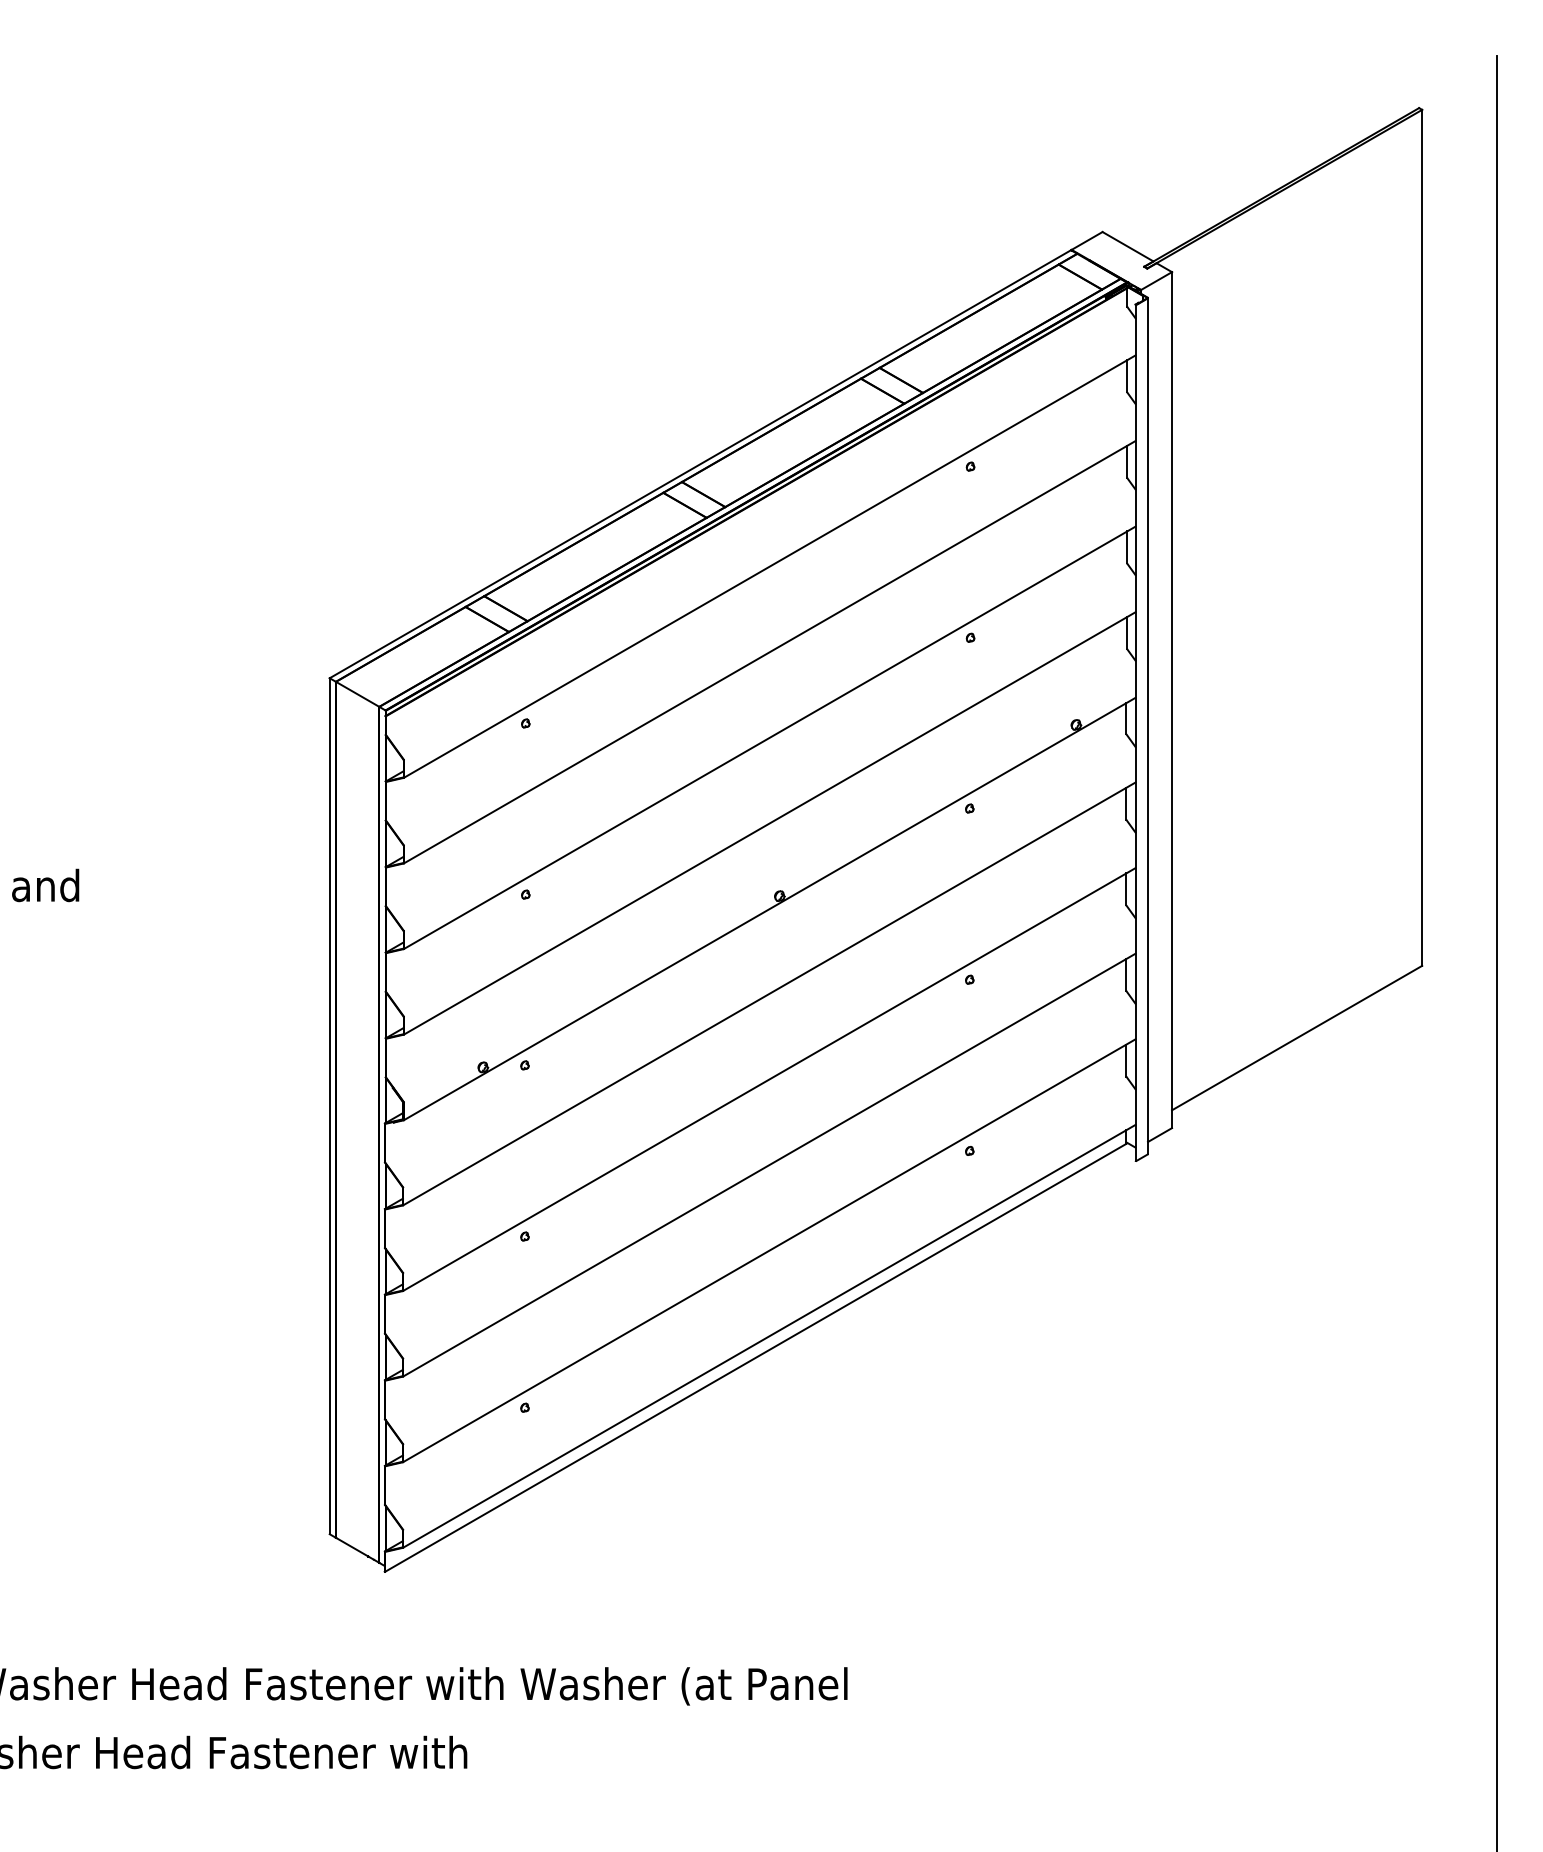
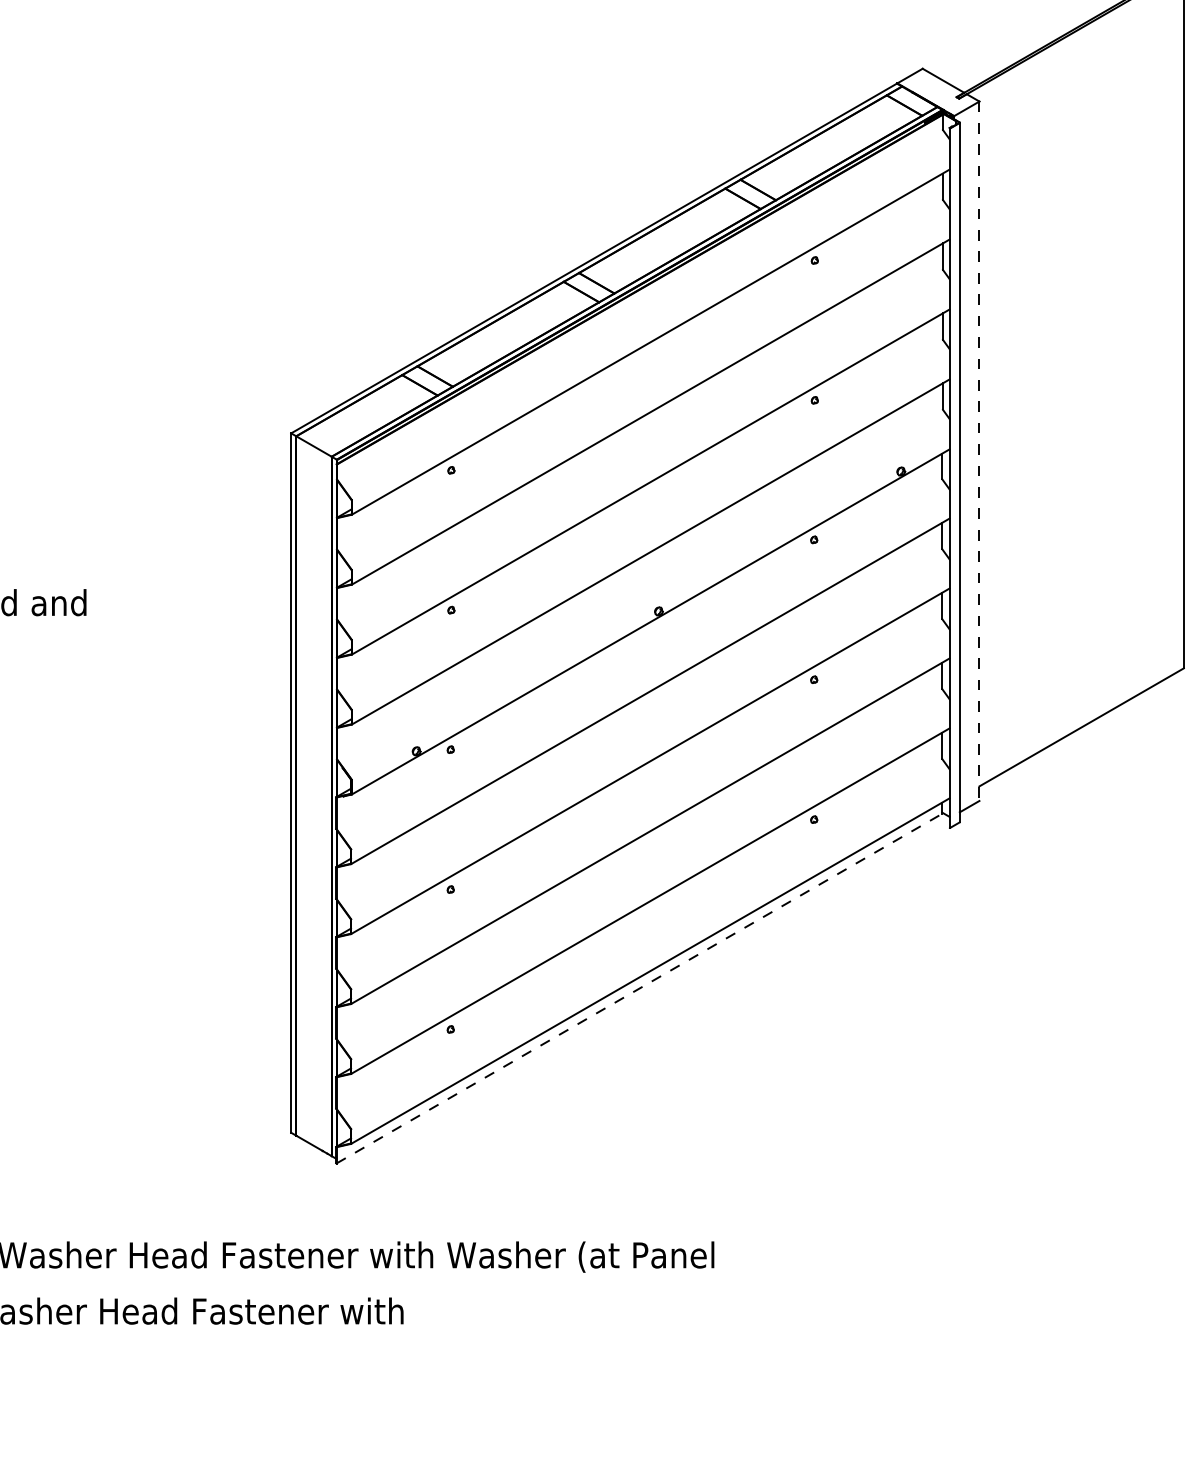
line: (1172, 700) -> (979, 451), solid -> dashed
line: (755, 1357) -> (639, 988), solid -> dashed

